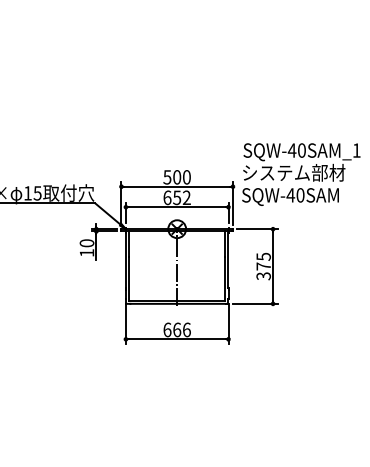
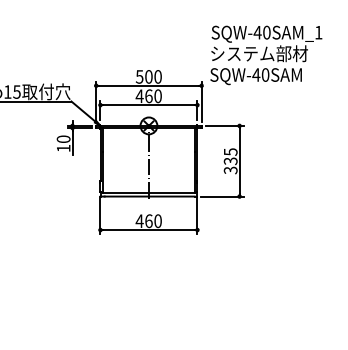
text: (301, 174) -> (266, 55), moved
text: (176, 197) -> (148, 95), 652 -> 460
text: (263, 266) -> (230, 161), 375 -> 335
text: (176, 329) -> (148, 220), 666 -> 460

